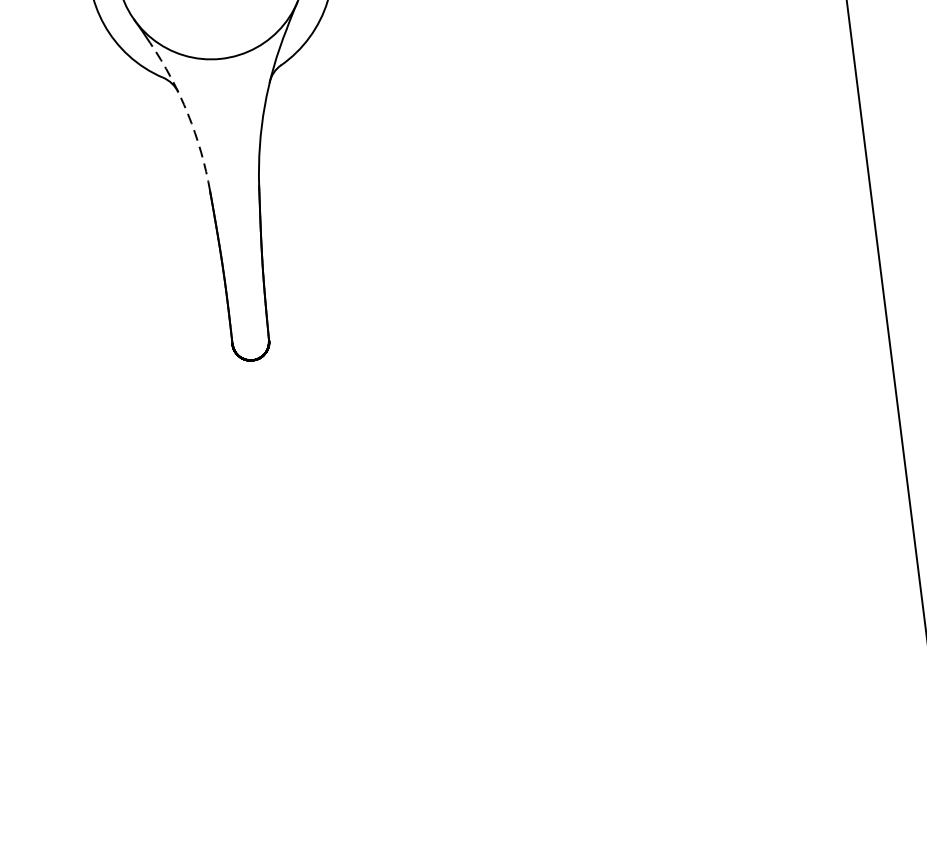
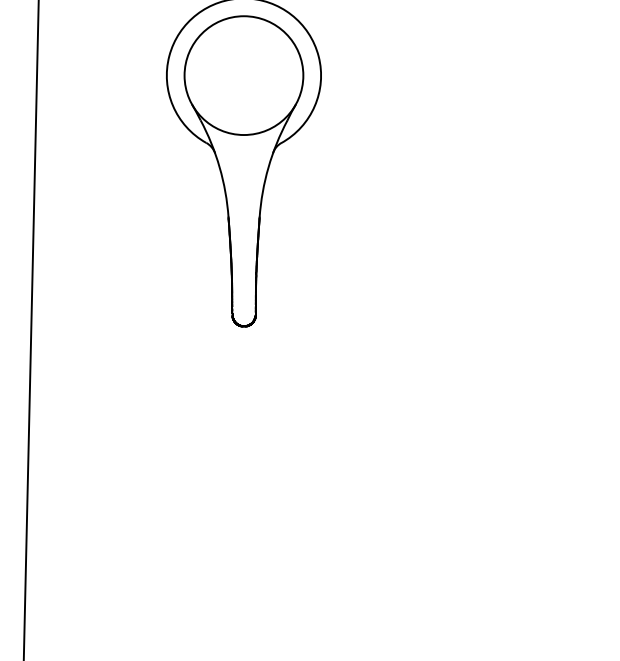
arc: (187, 114) -> (219, 167), dashed -> solid

